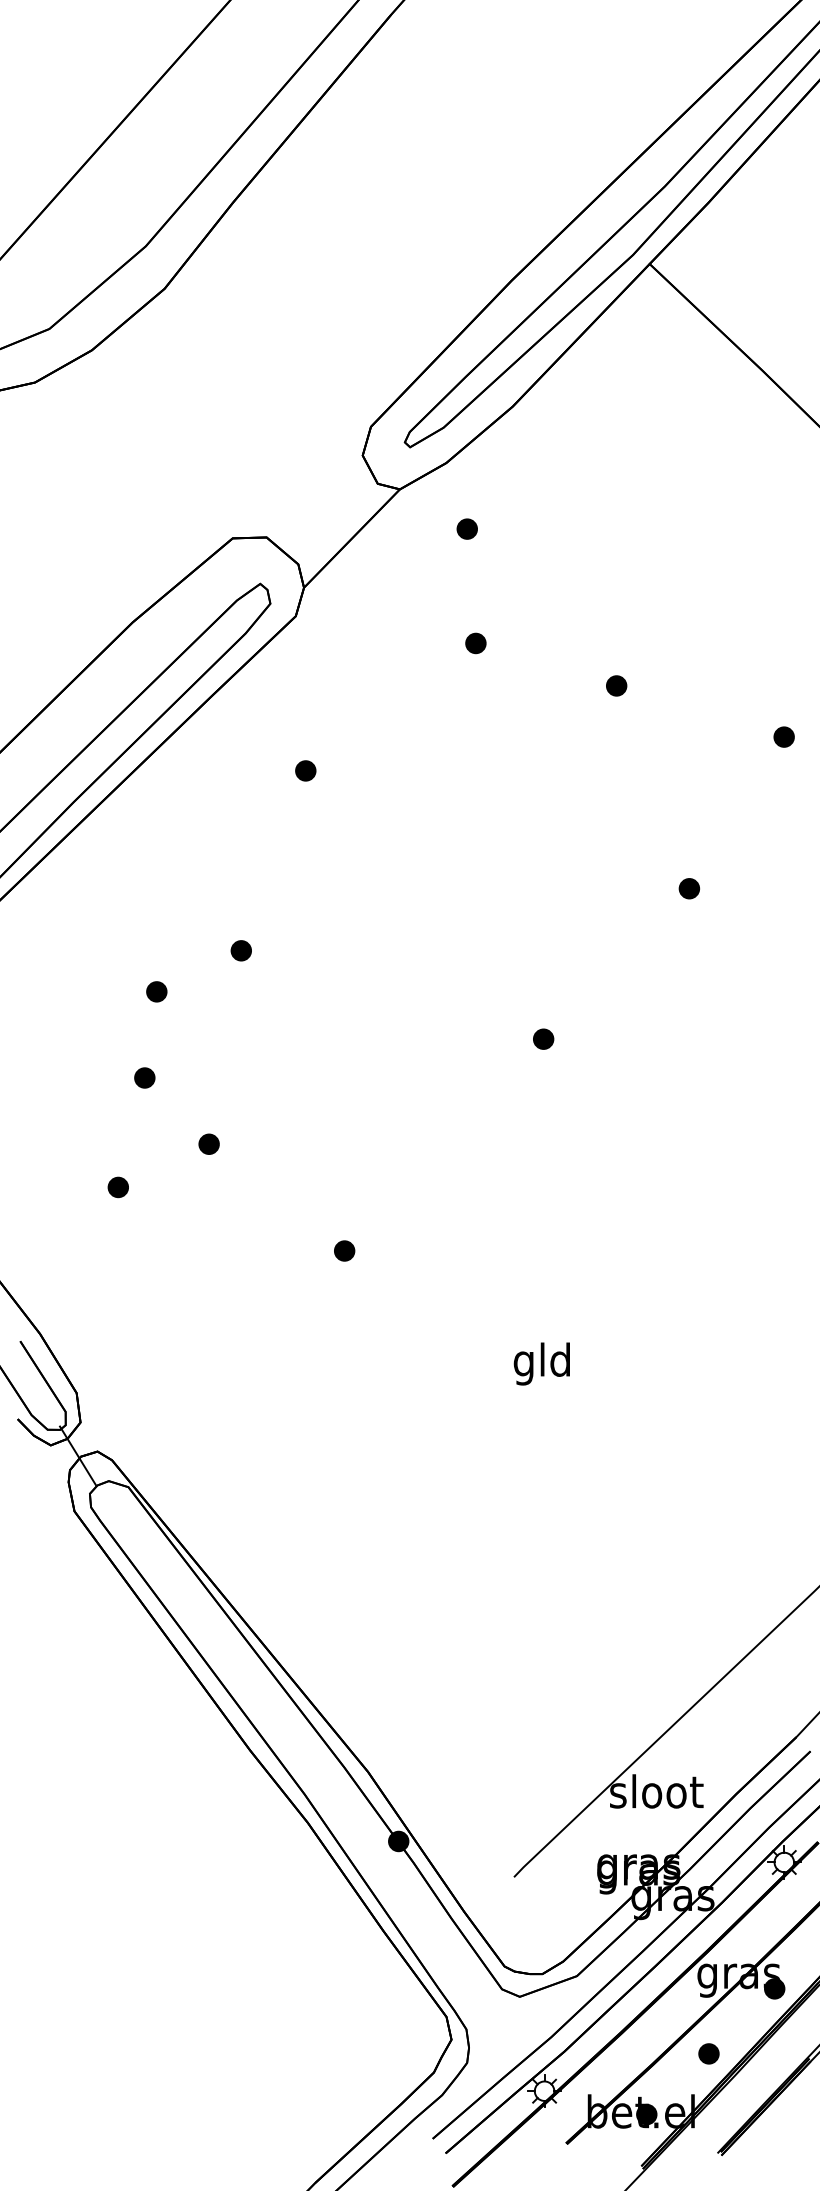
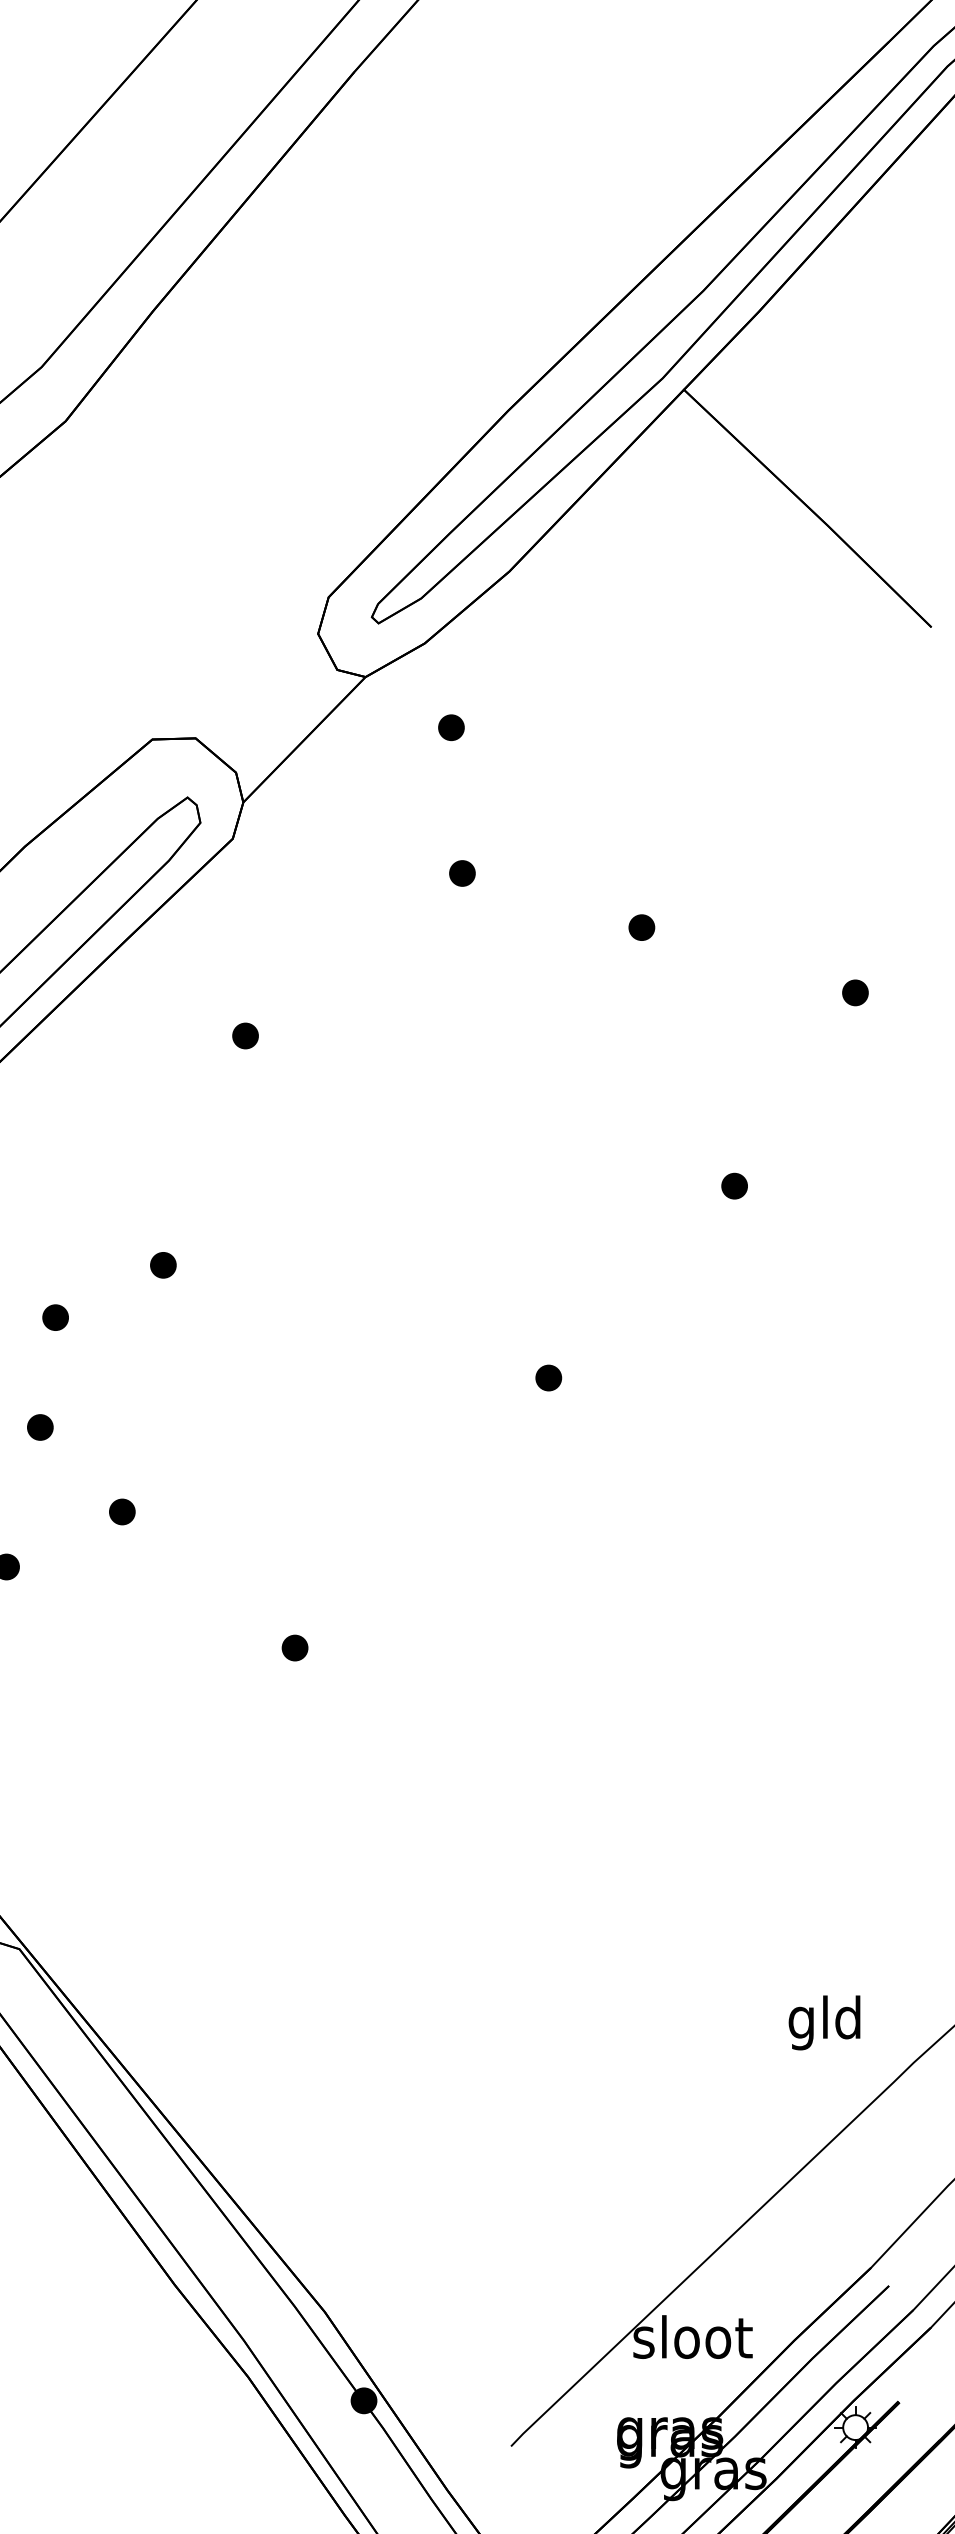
text: (541, 1363) -> (823, 2022), moved

